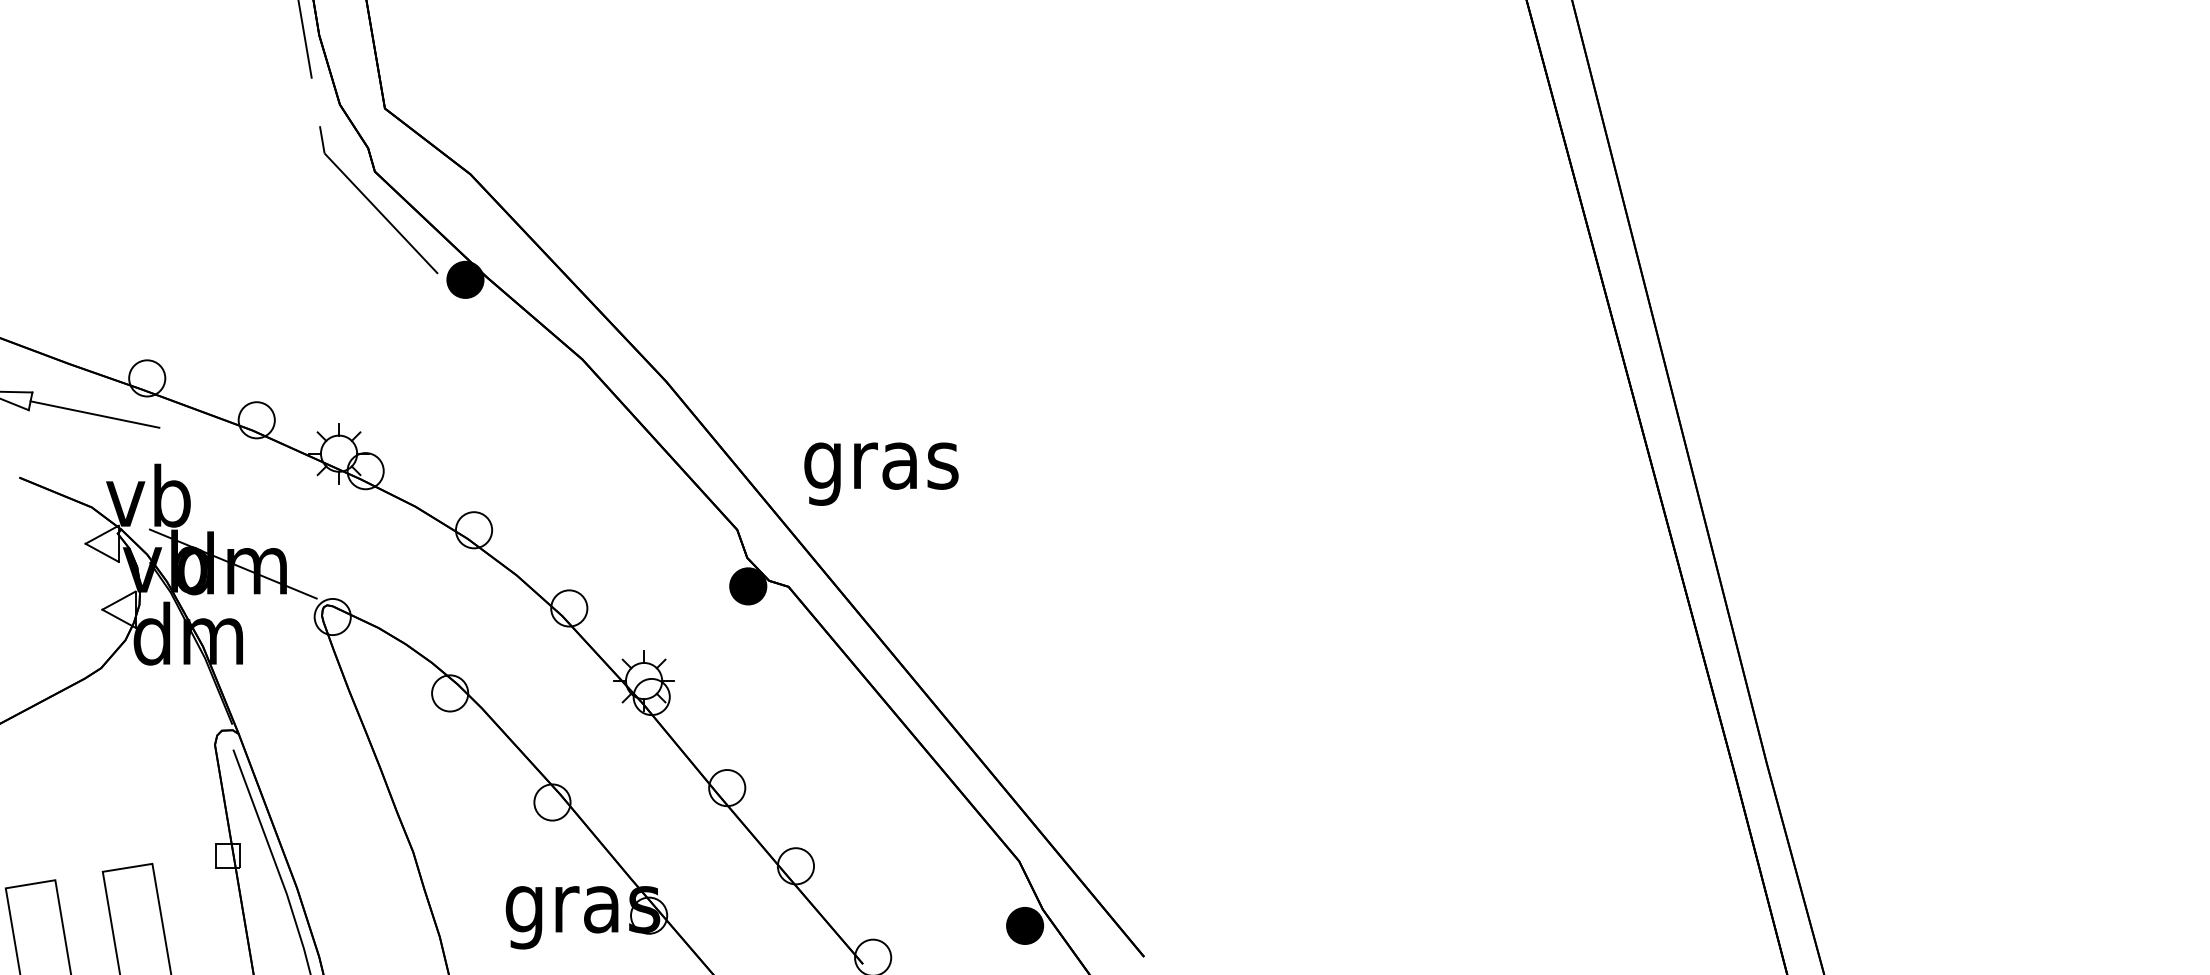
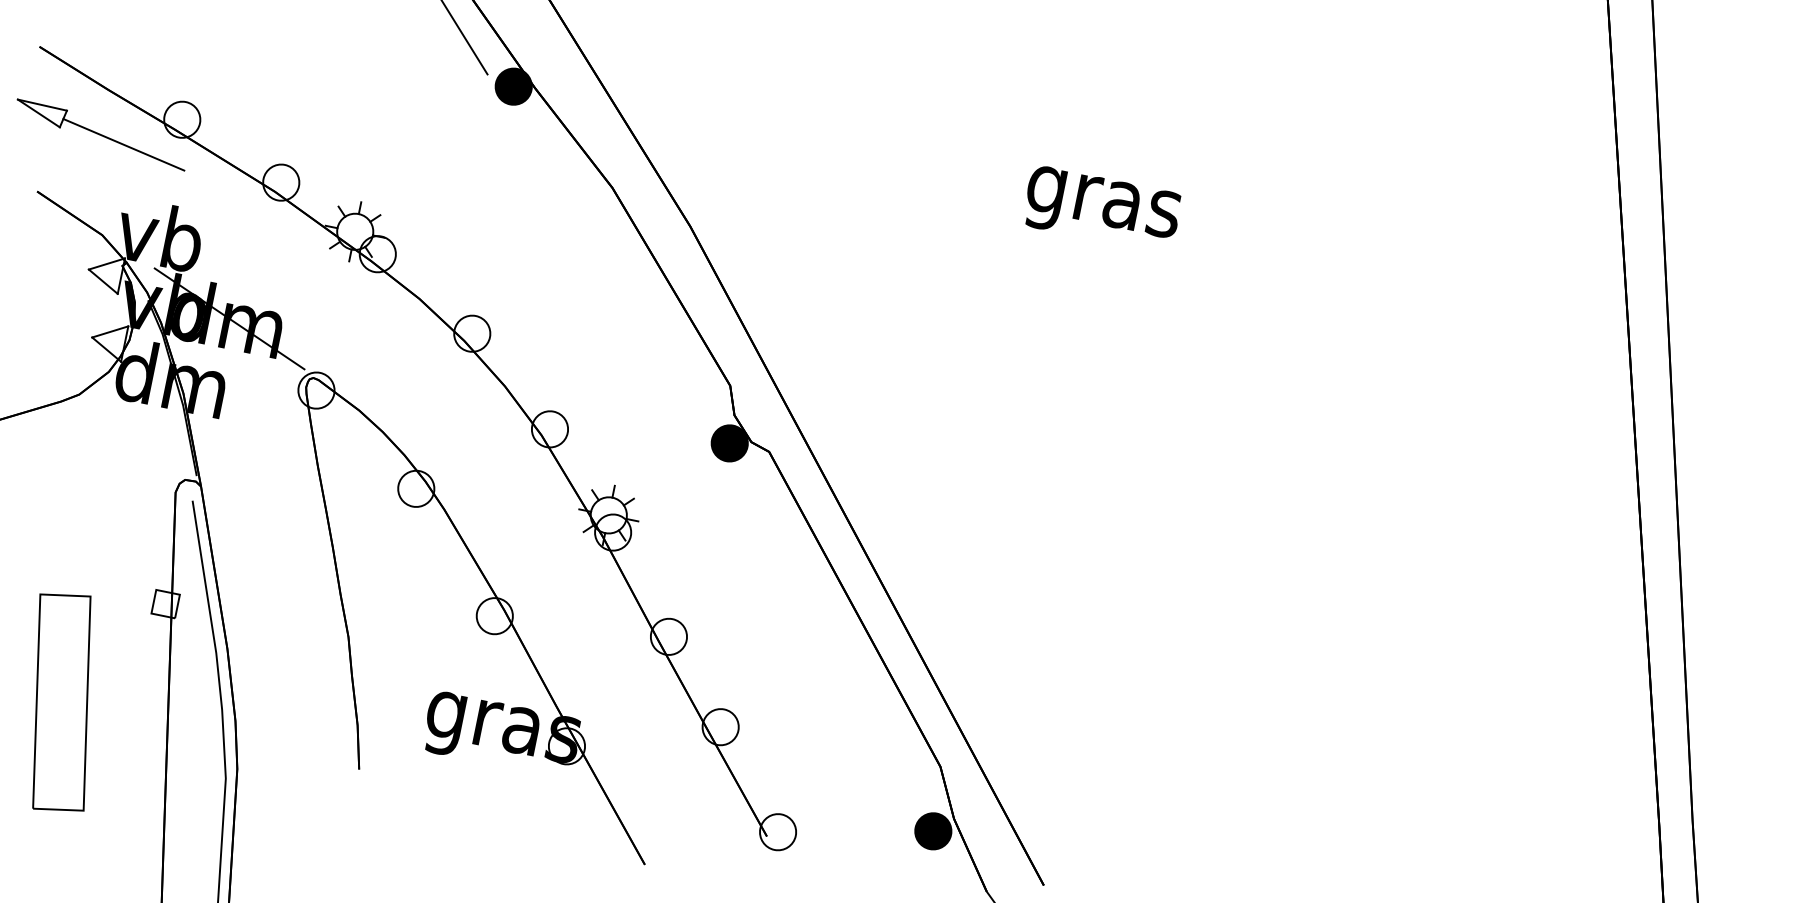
text: (881, 473) -> (1102, 209), moved

